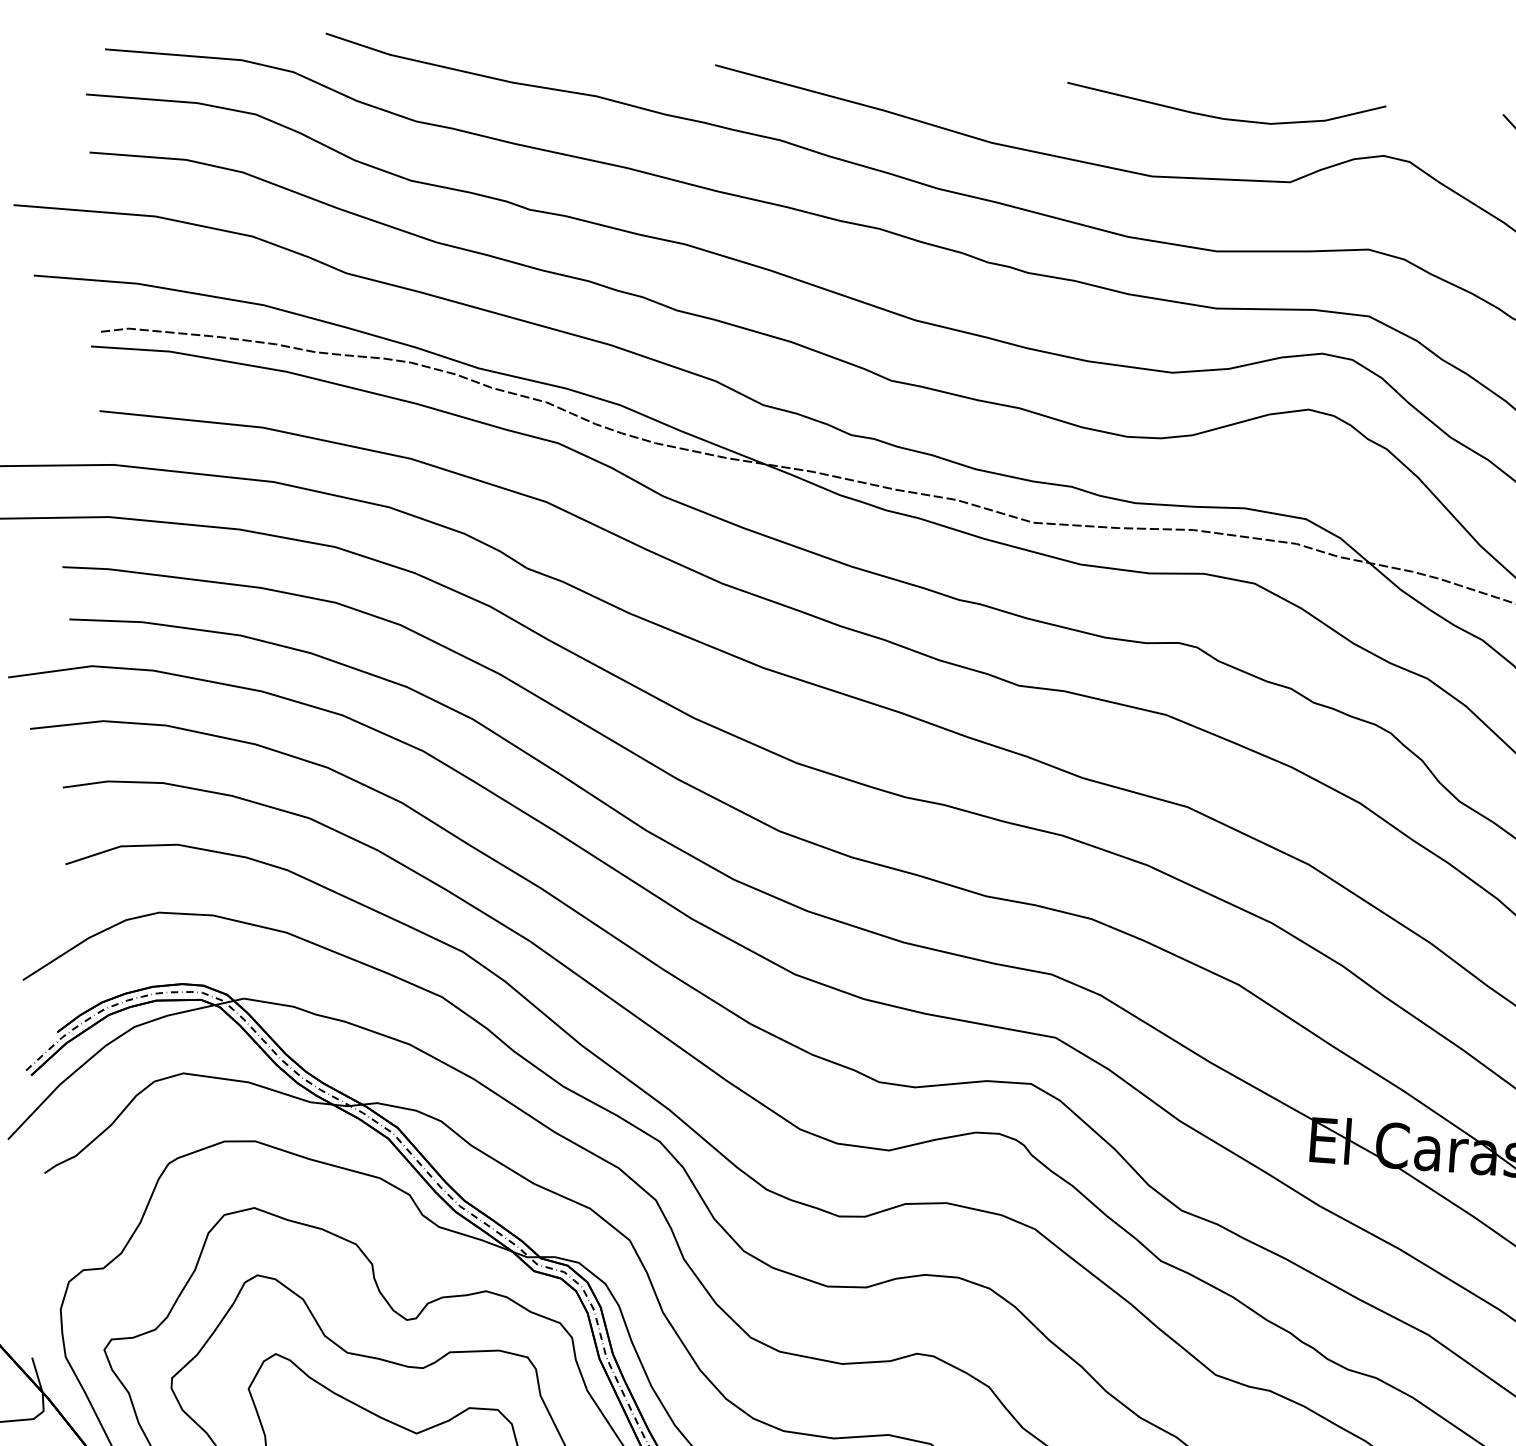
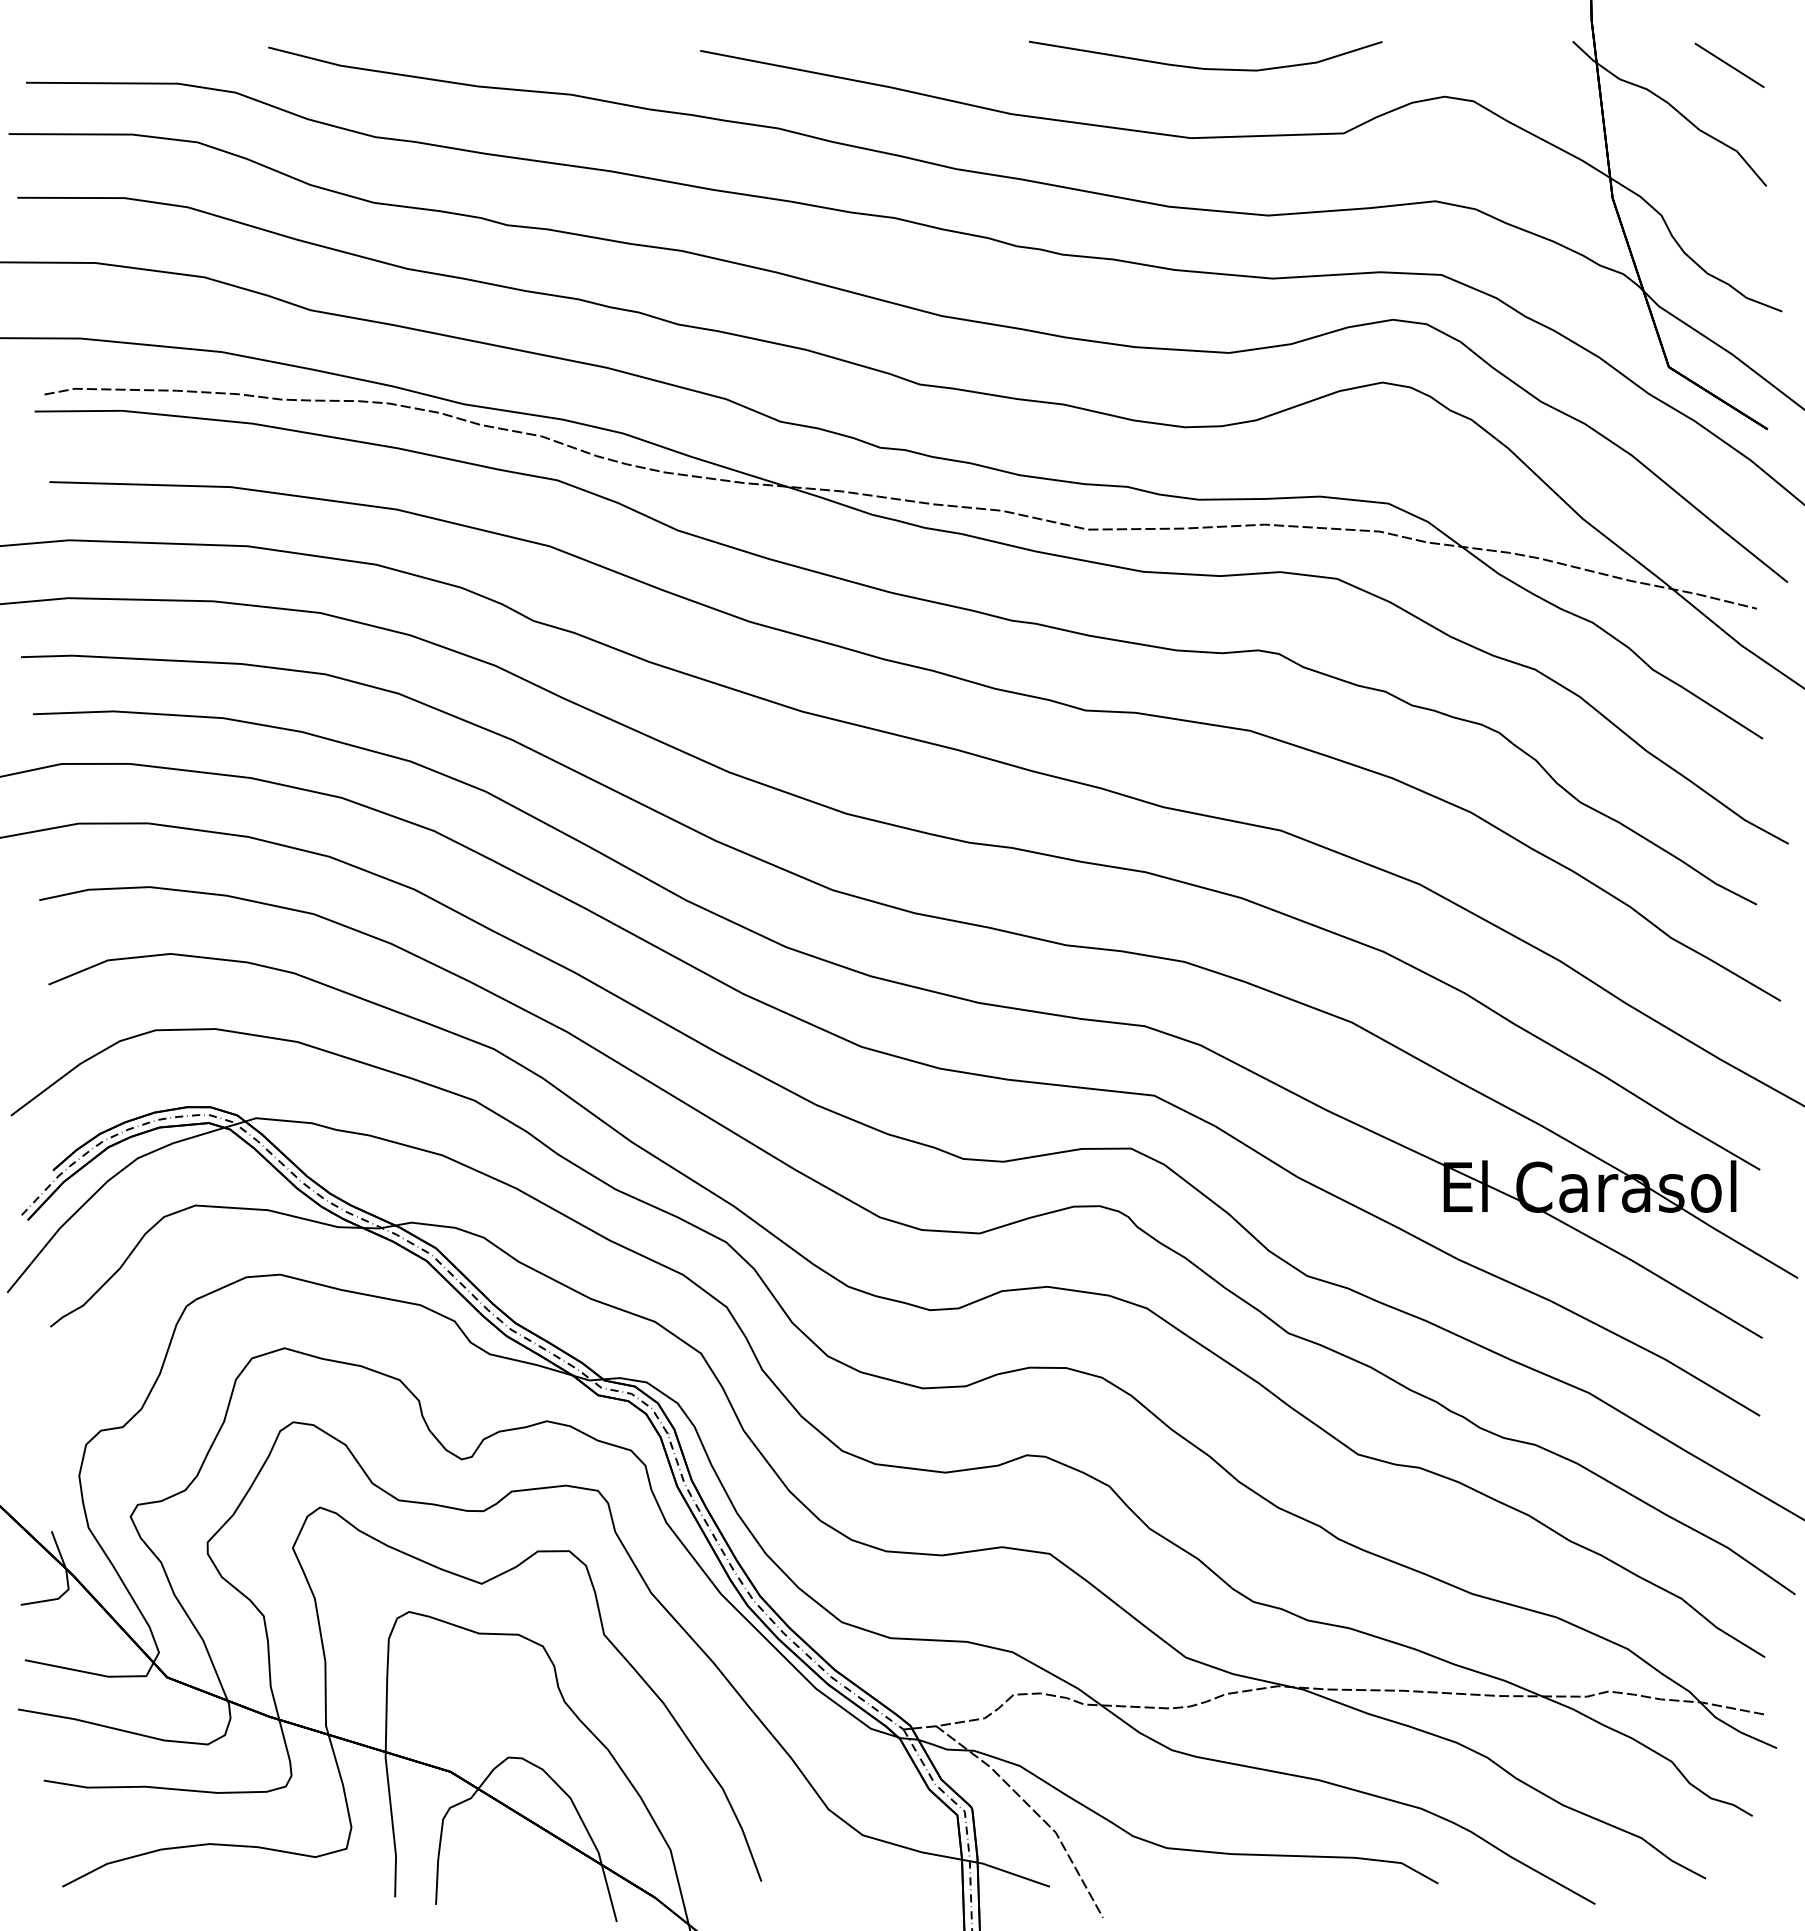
curve: (1222, 117) -> (1202, 67), moved

